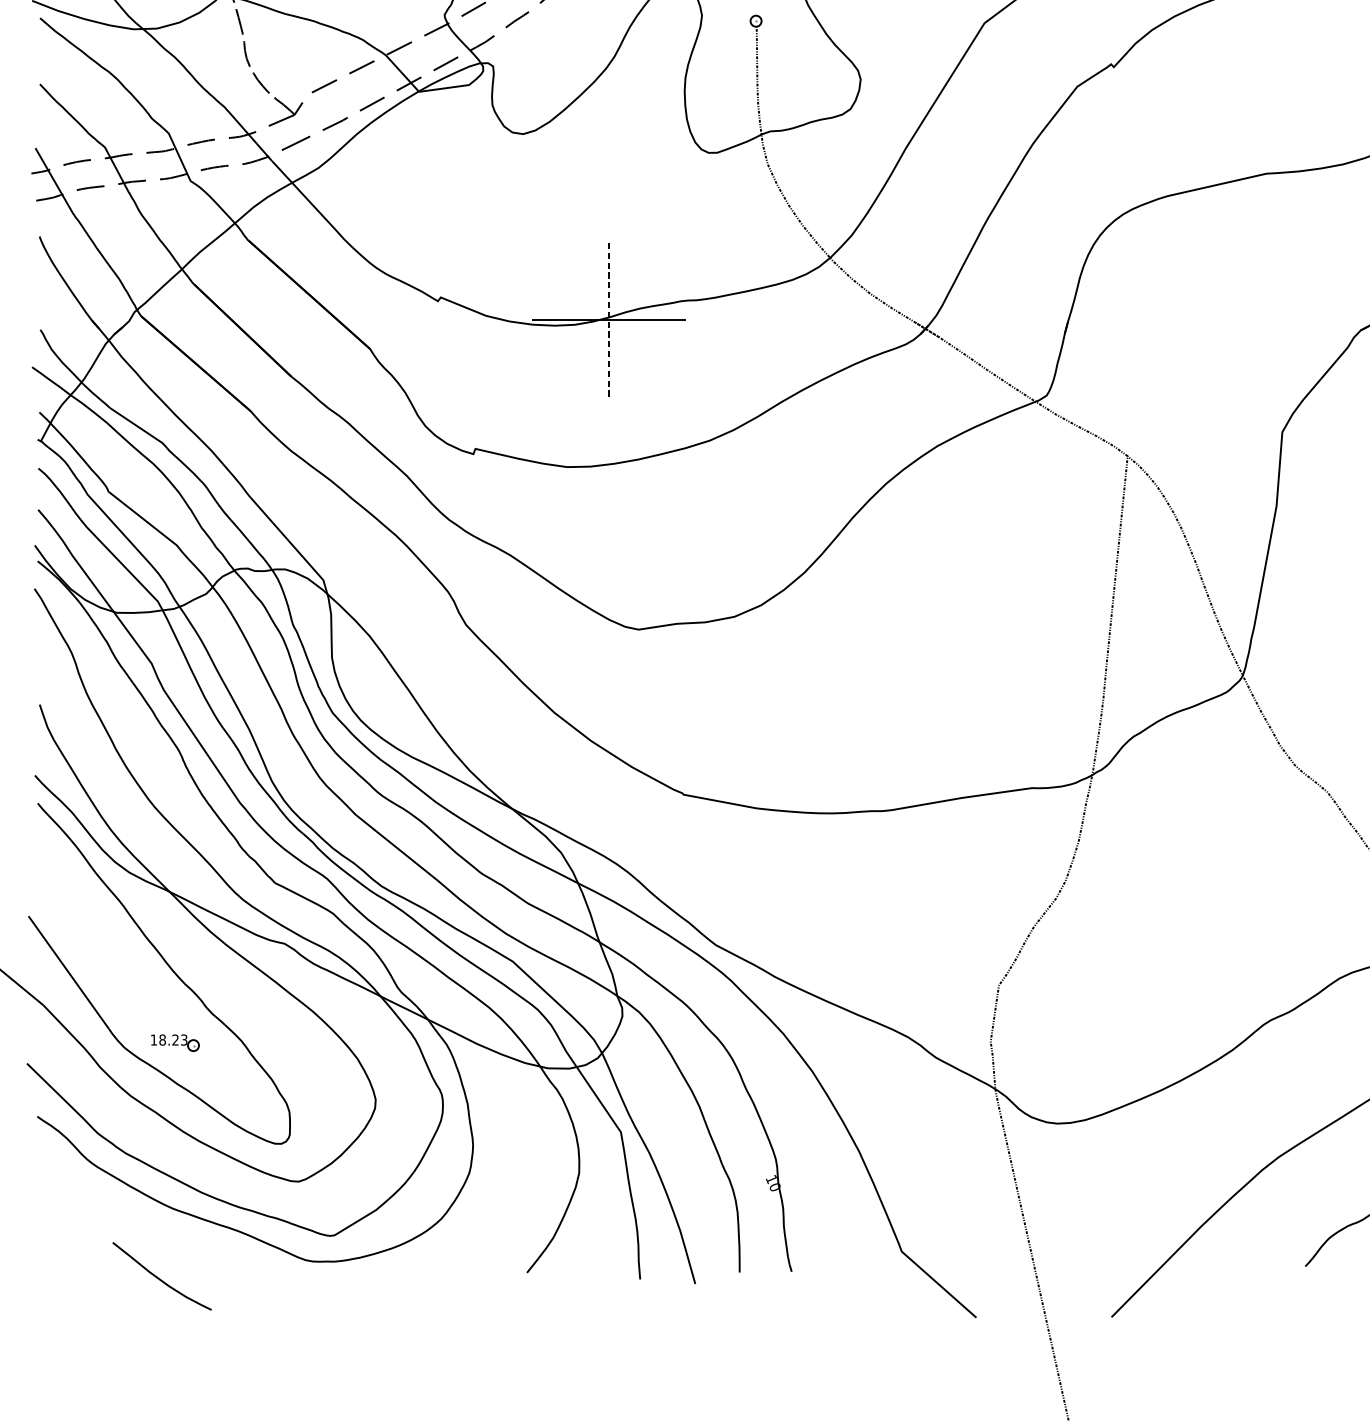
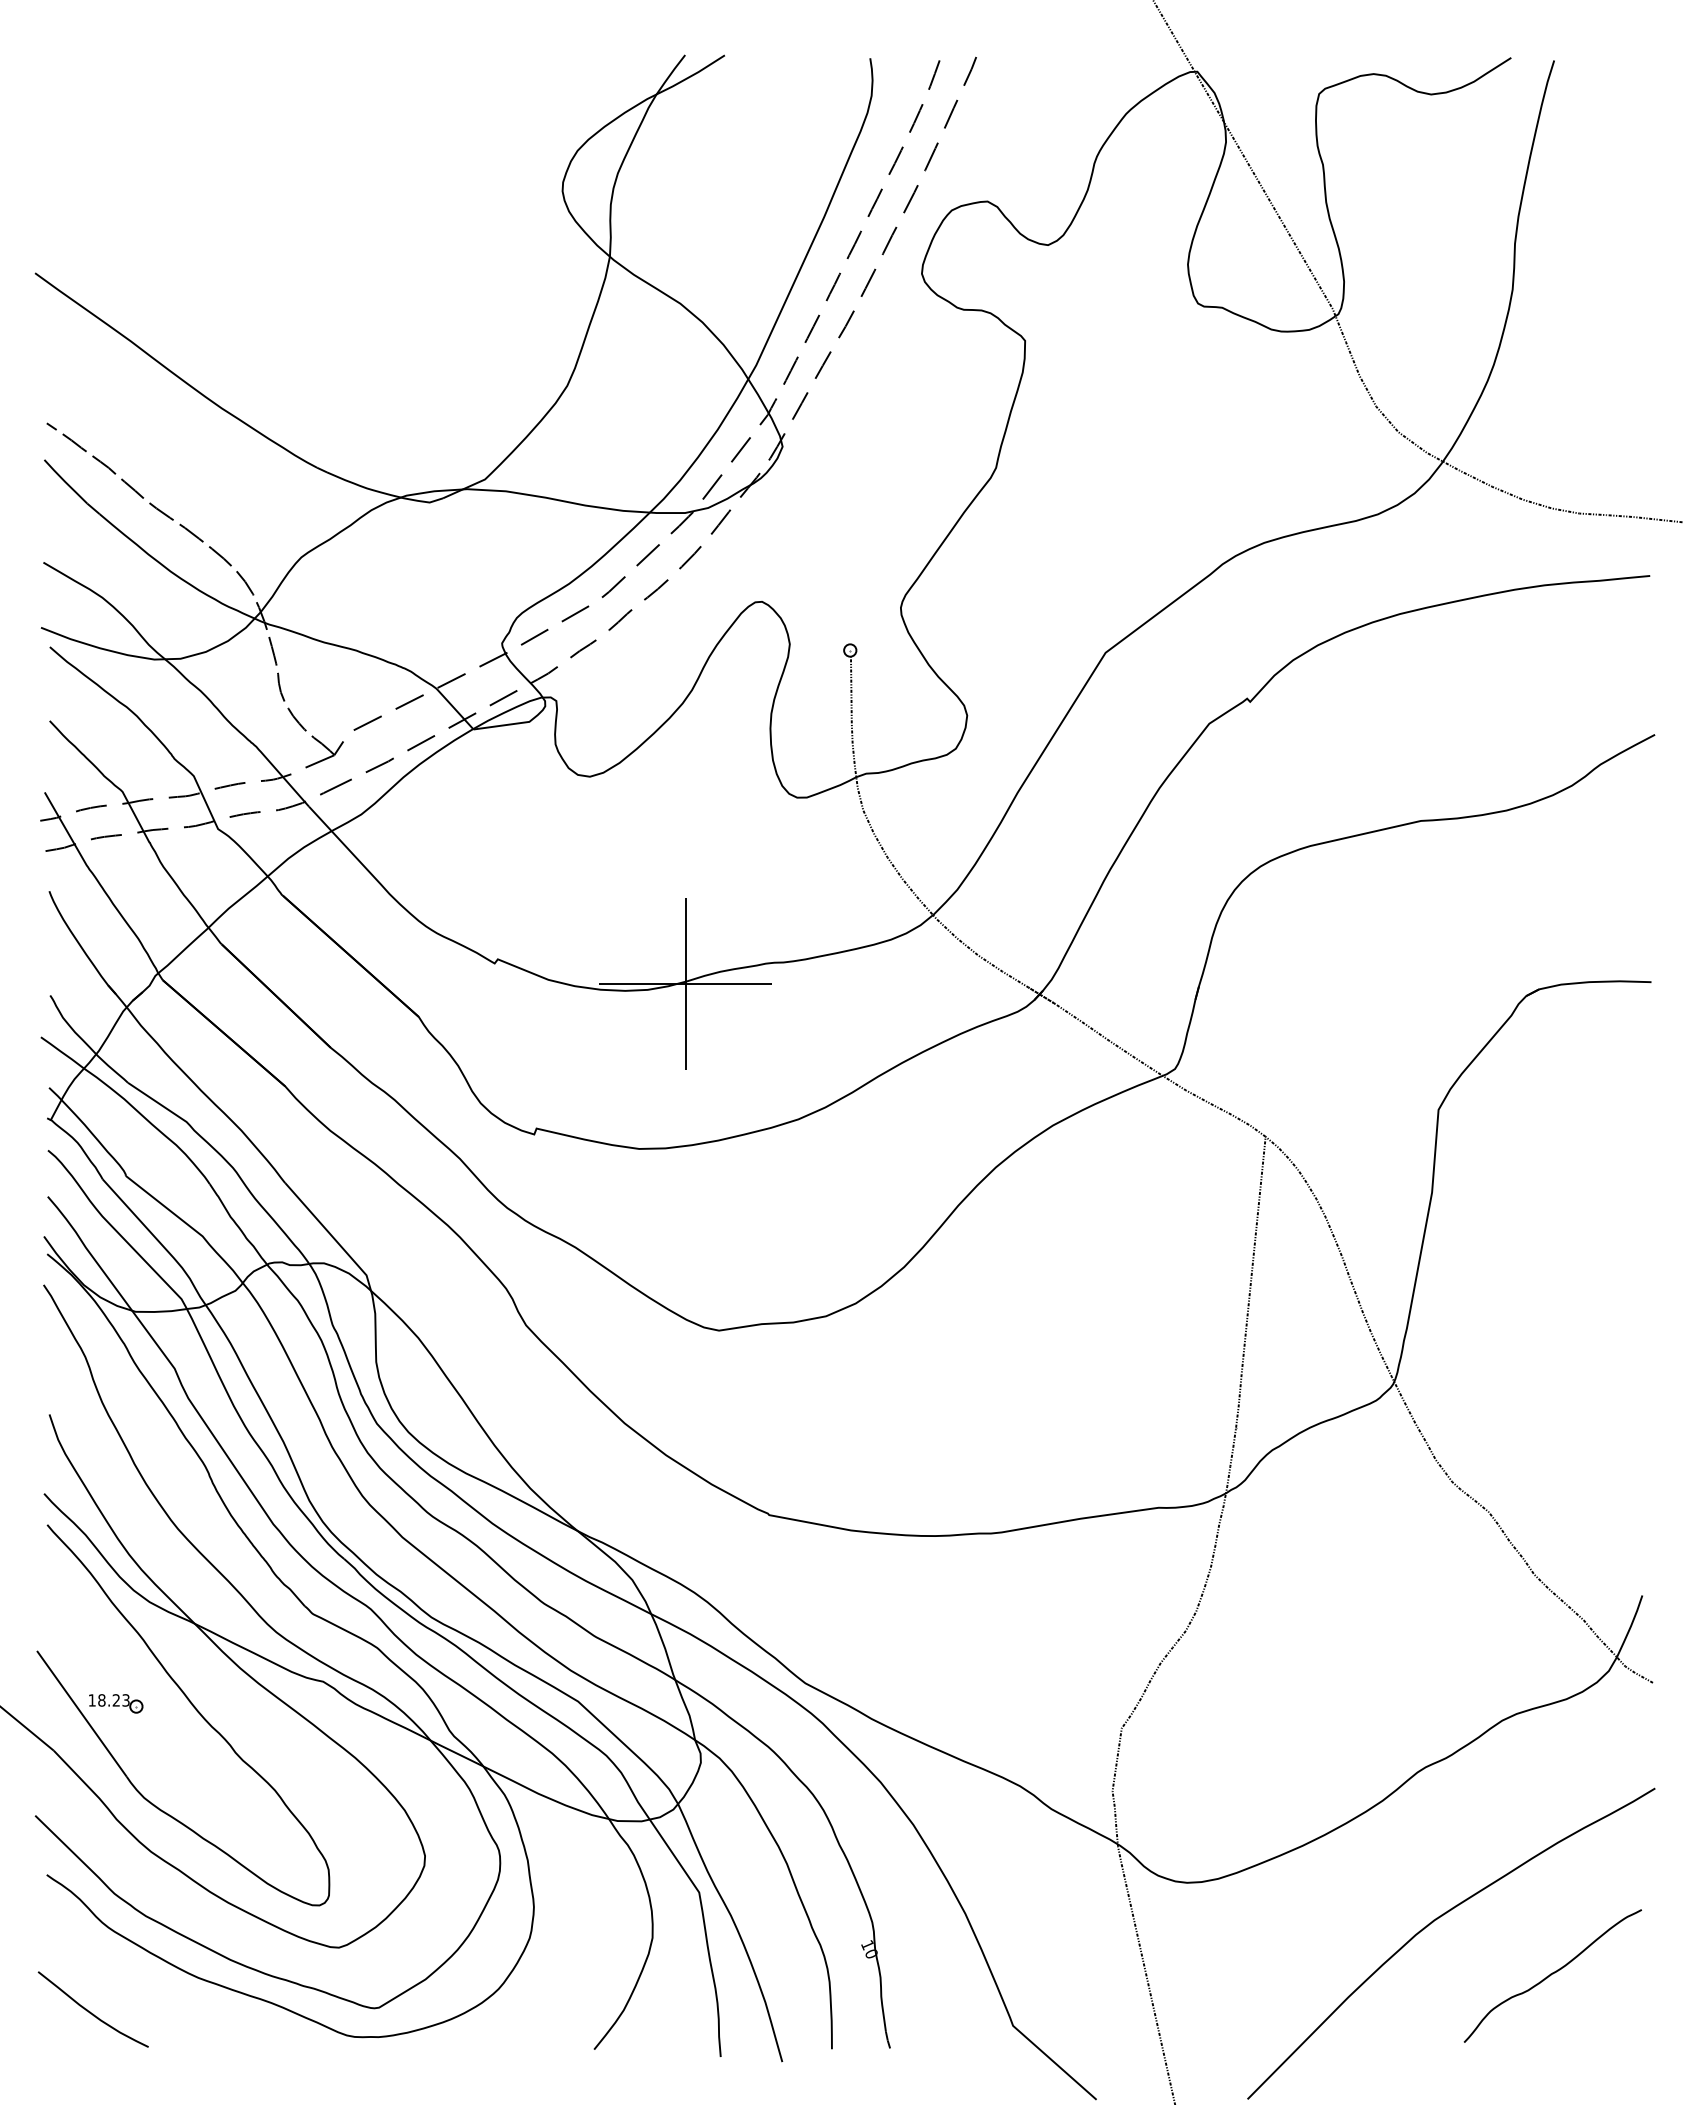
line: (608, 319) -> (685, 983), dashed -> solid
part: (175, 1042) -> (116, 1703), moved
curve: (159, 1278) -> (90, 2011), moved

